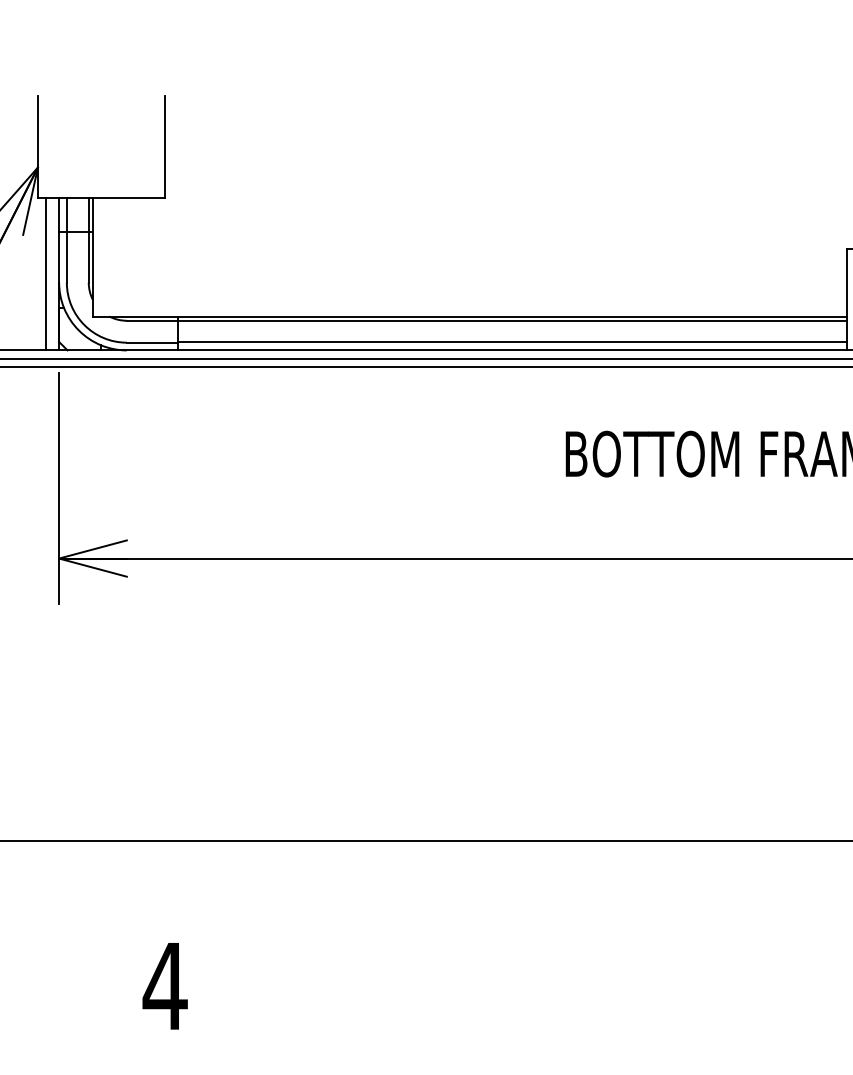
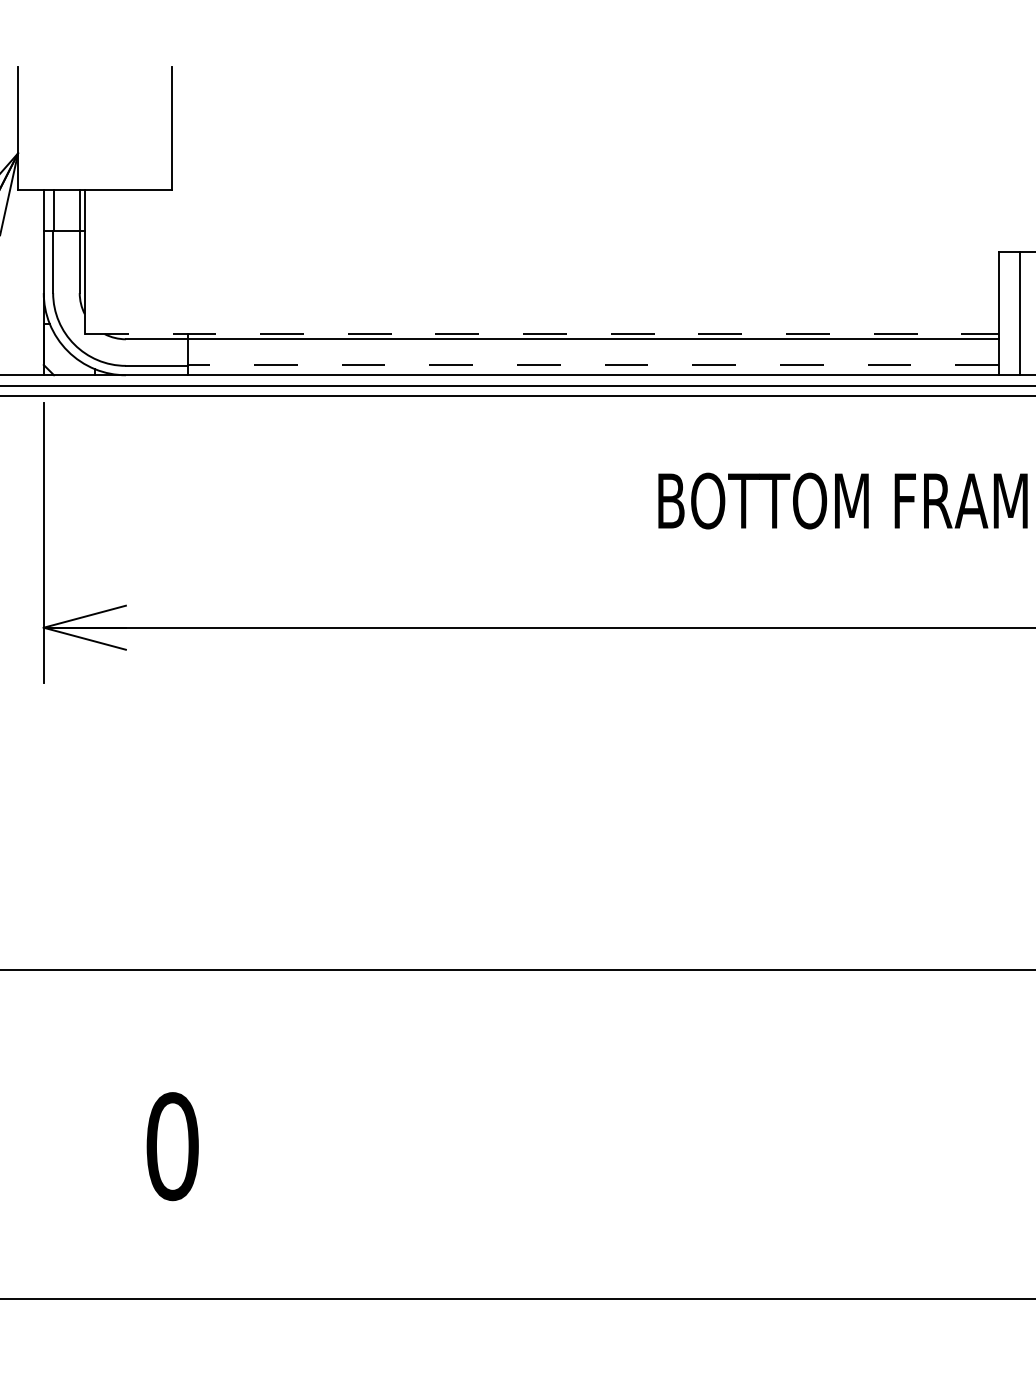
line: (46, 273) -> (28, 282), removed
line: (470, 316) -> (542, 334), solid -> dashed
line: (512, 342) -> (593, 365), solid -> dashed
text: (165, 986) -> (172, 1146), 4 -> 0

